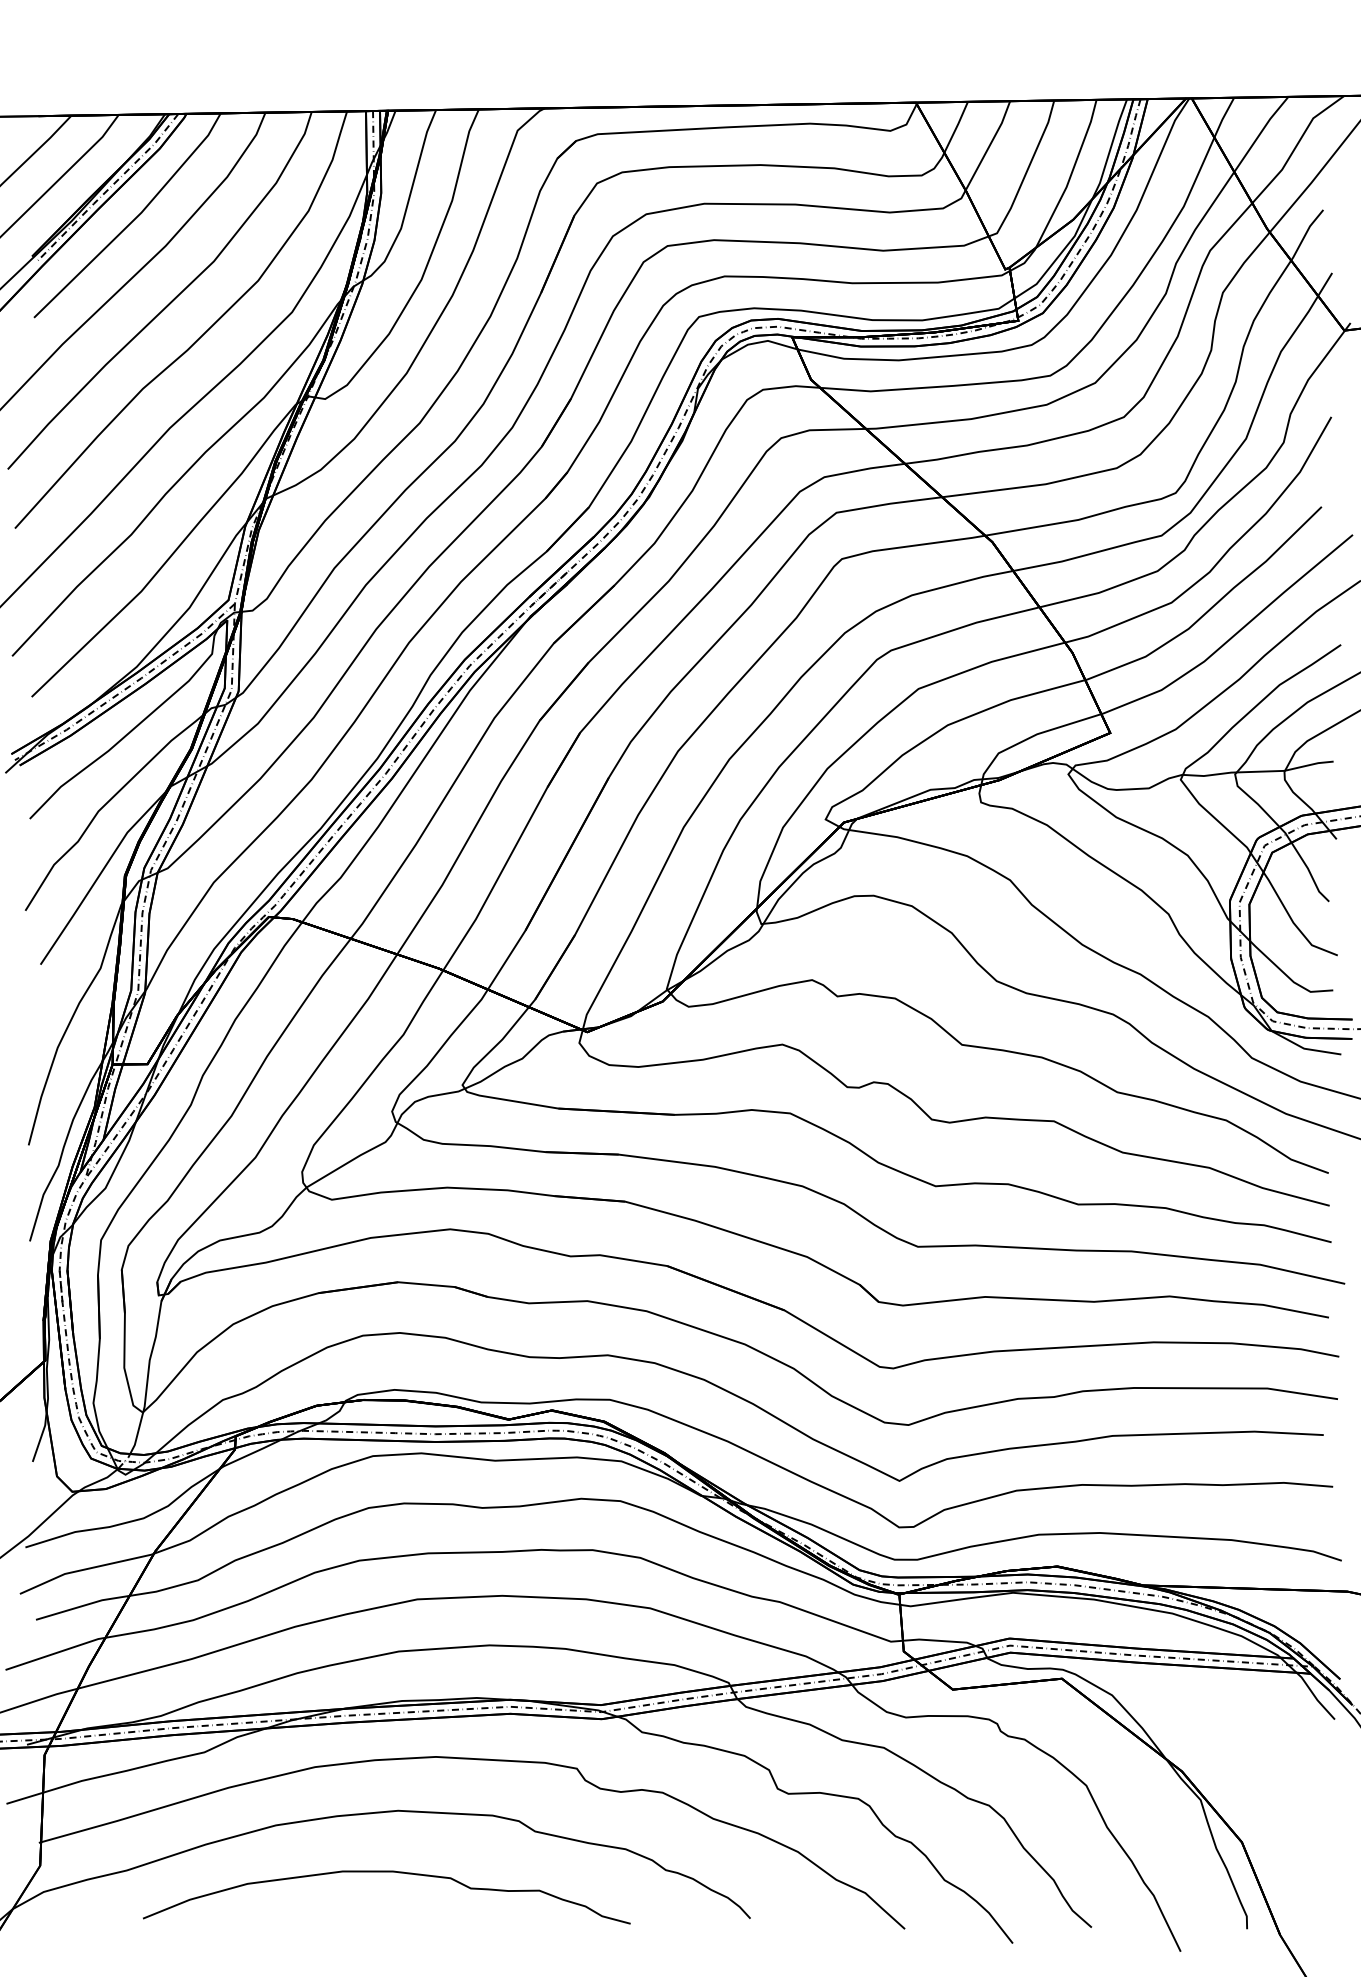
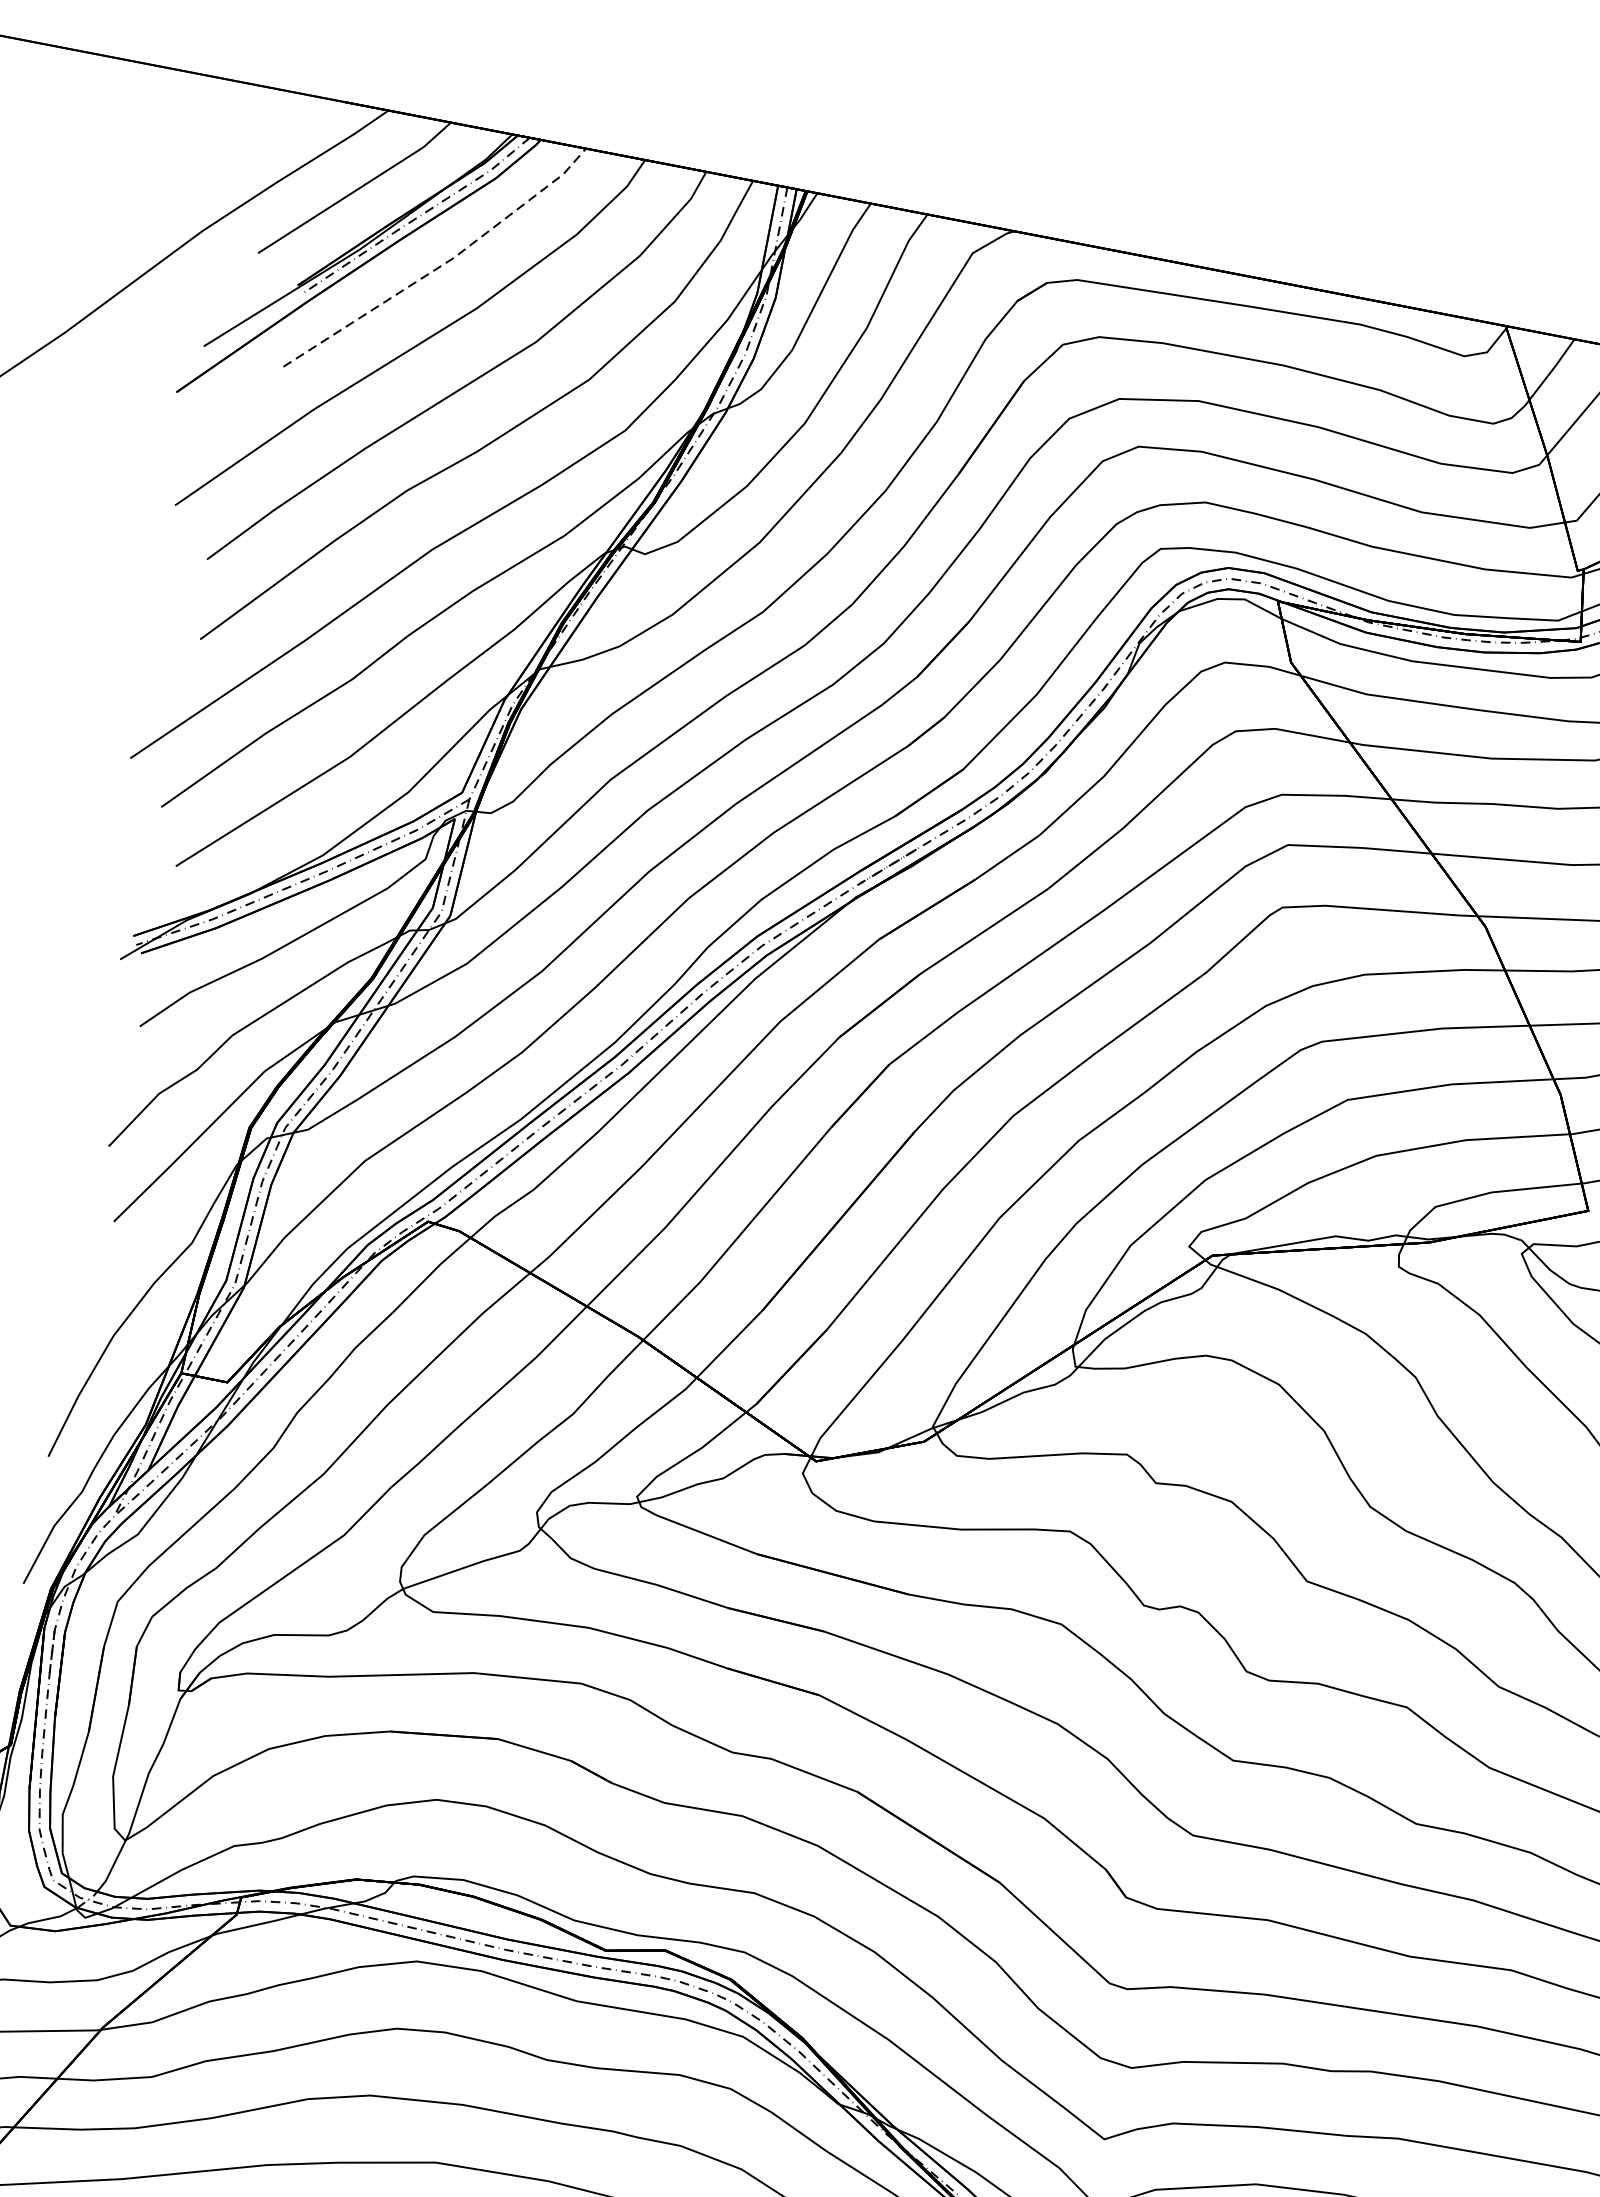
line: (134, 219) -> (442, 264), solid -> dashed

